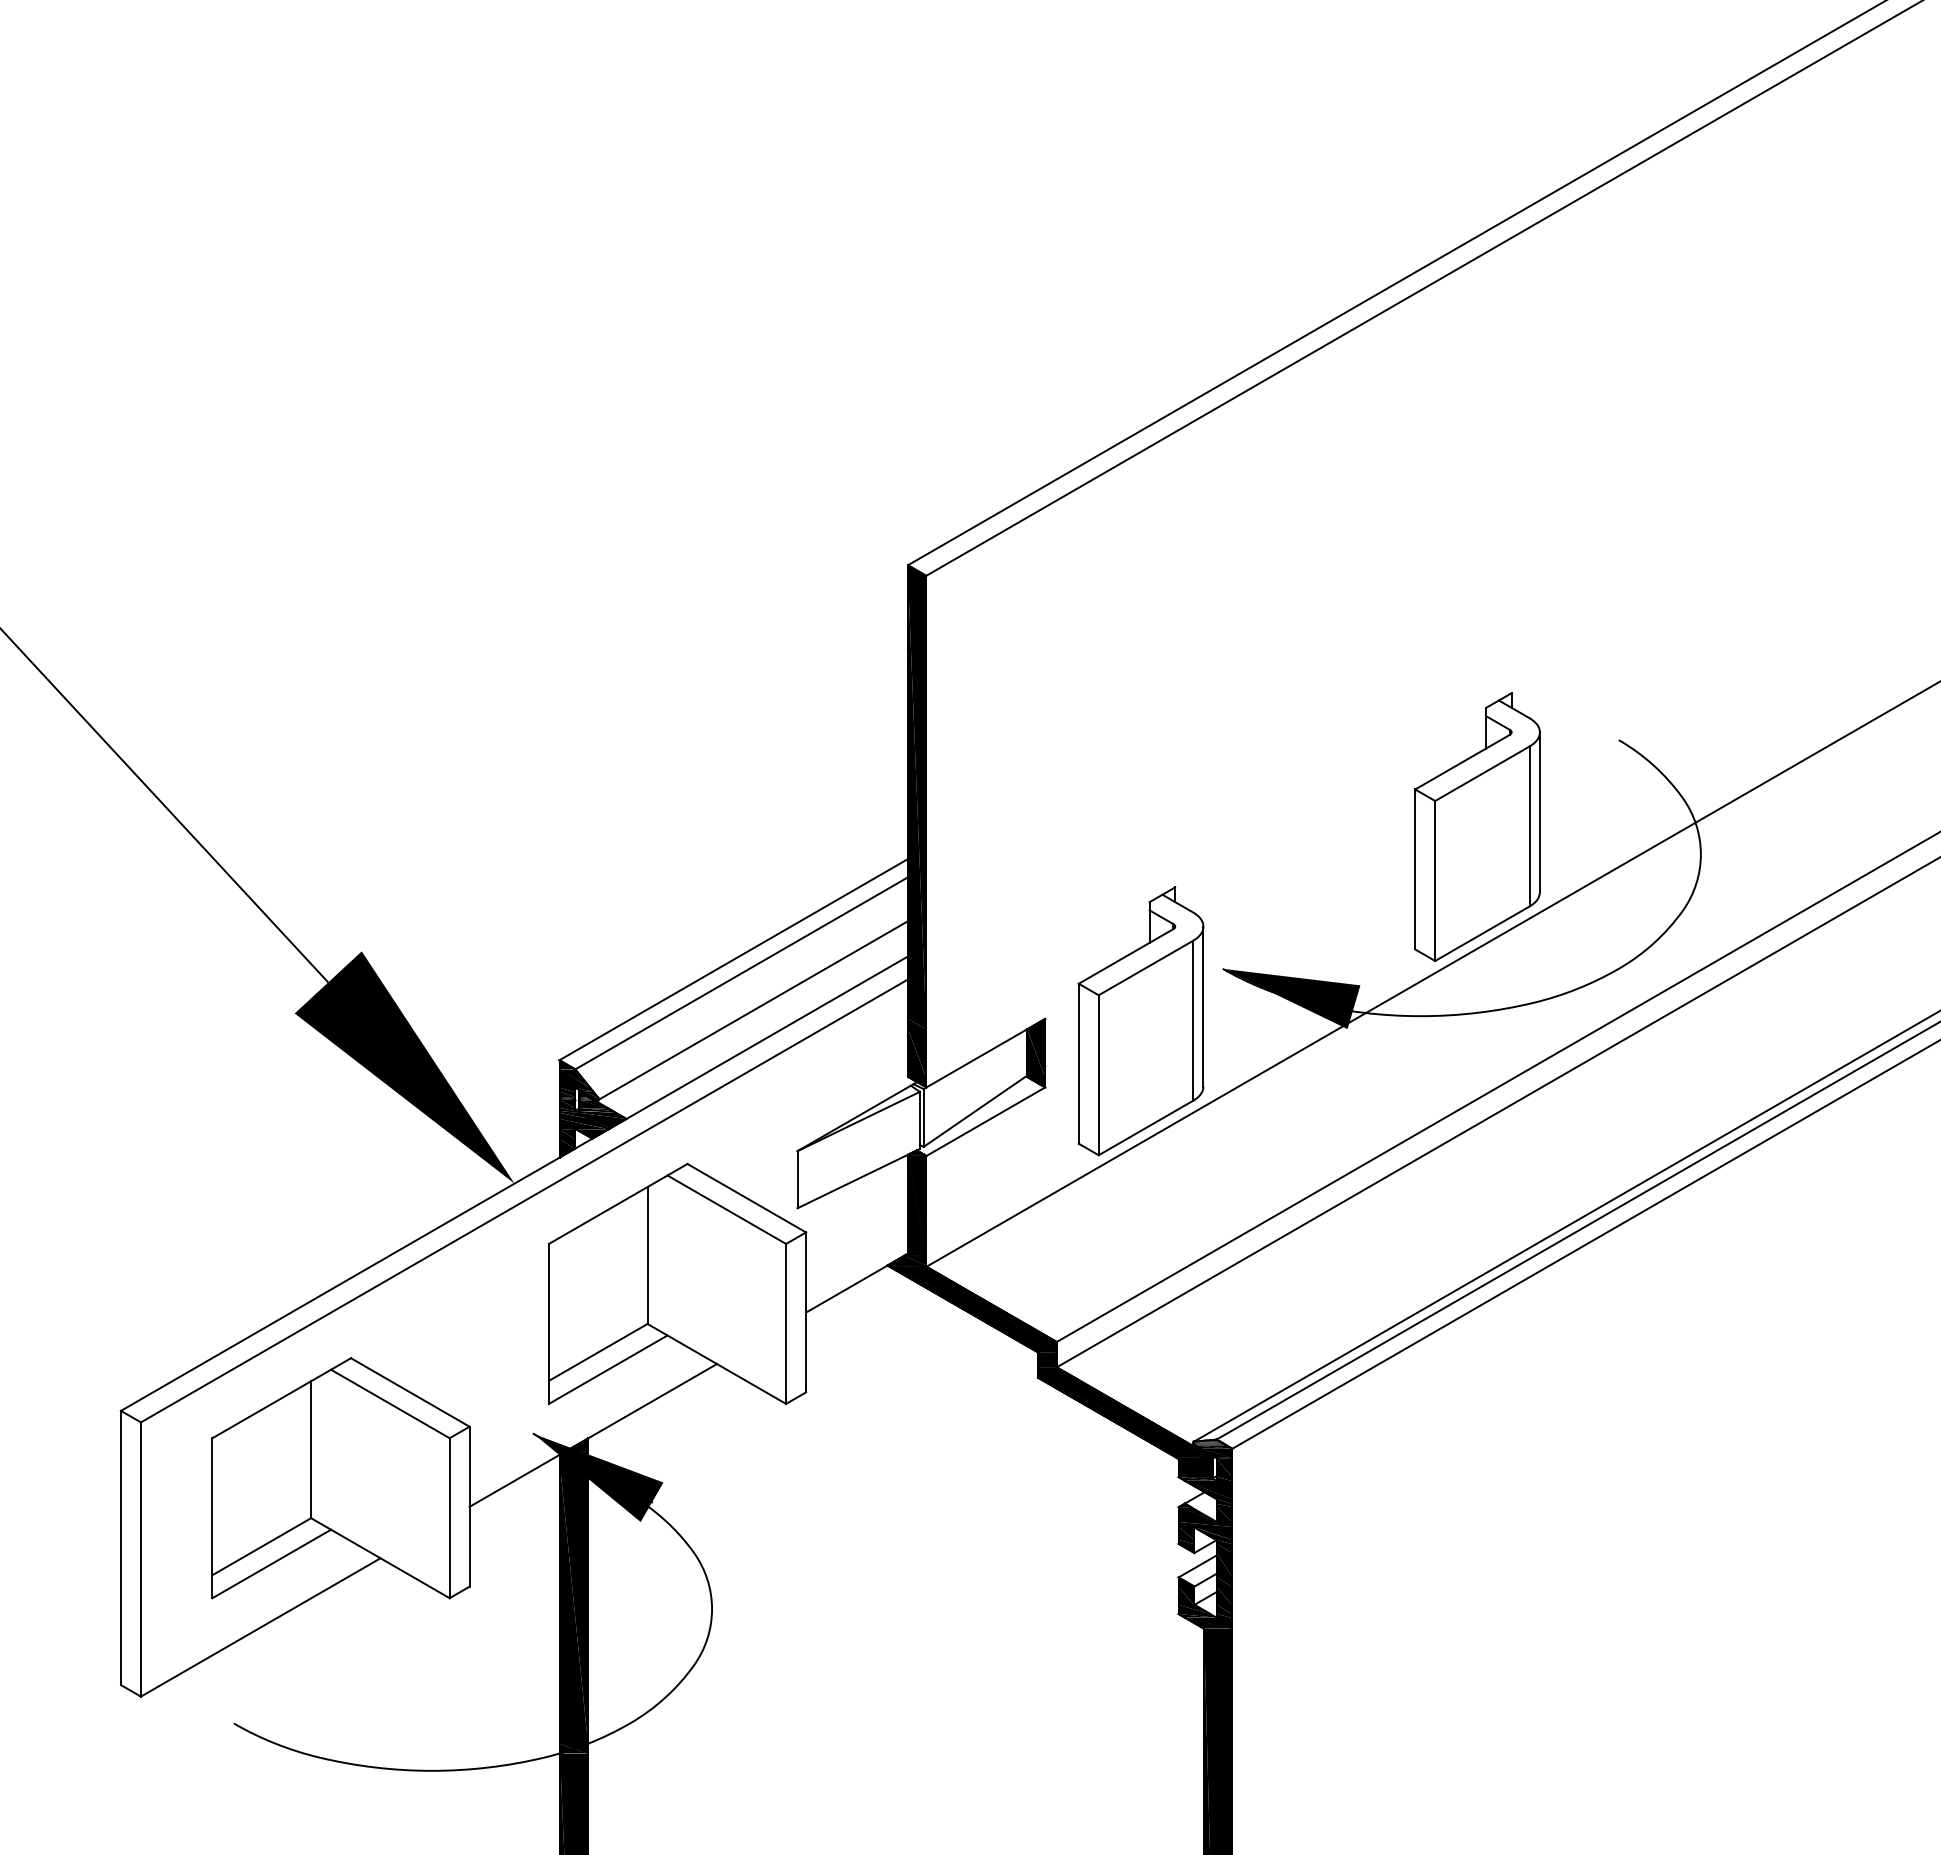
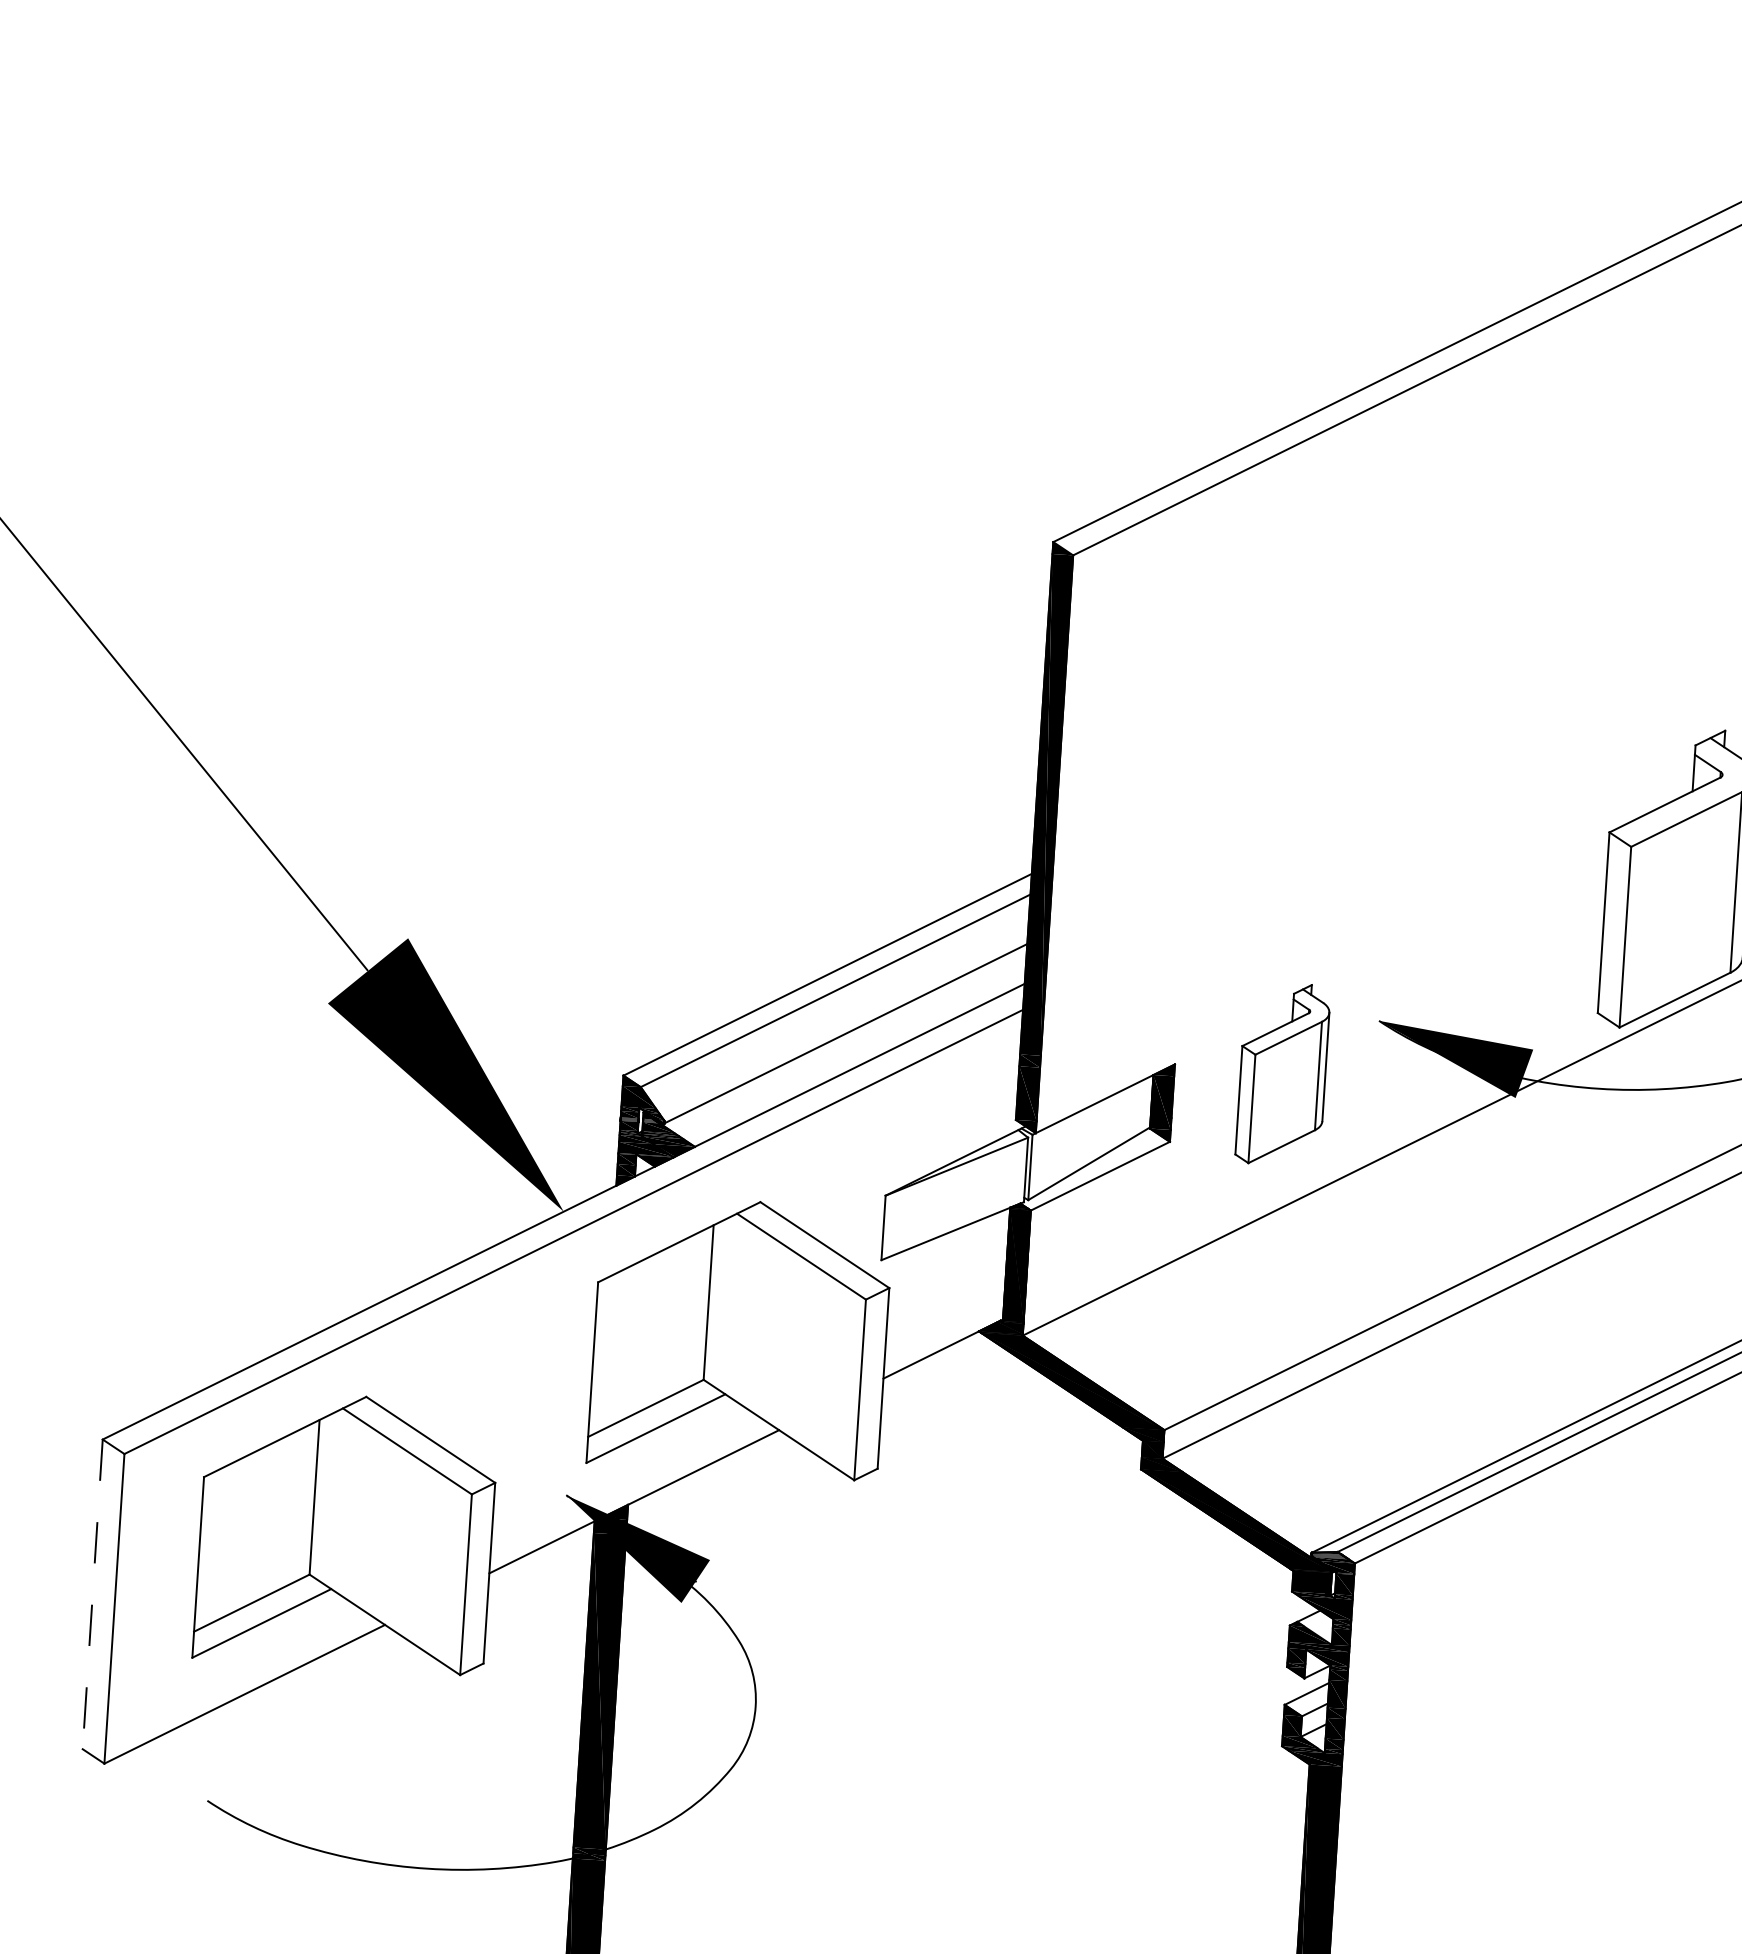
part: (1140, 1021) -> (1282, 1074), size x0.6
line: (120, 1548) -> (92, 1594), solid -> dashed

